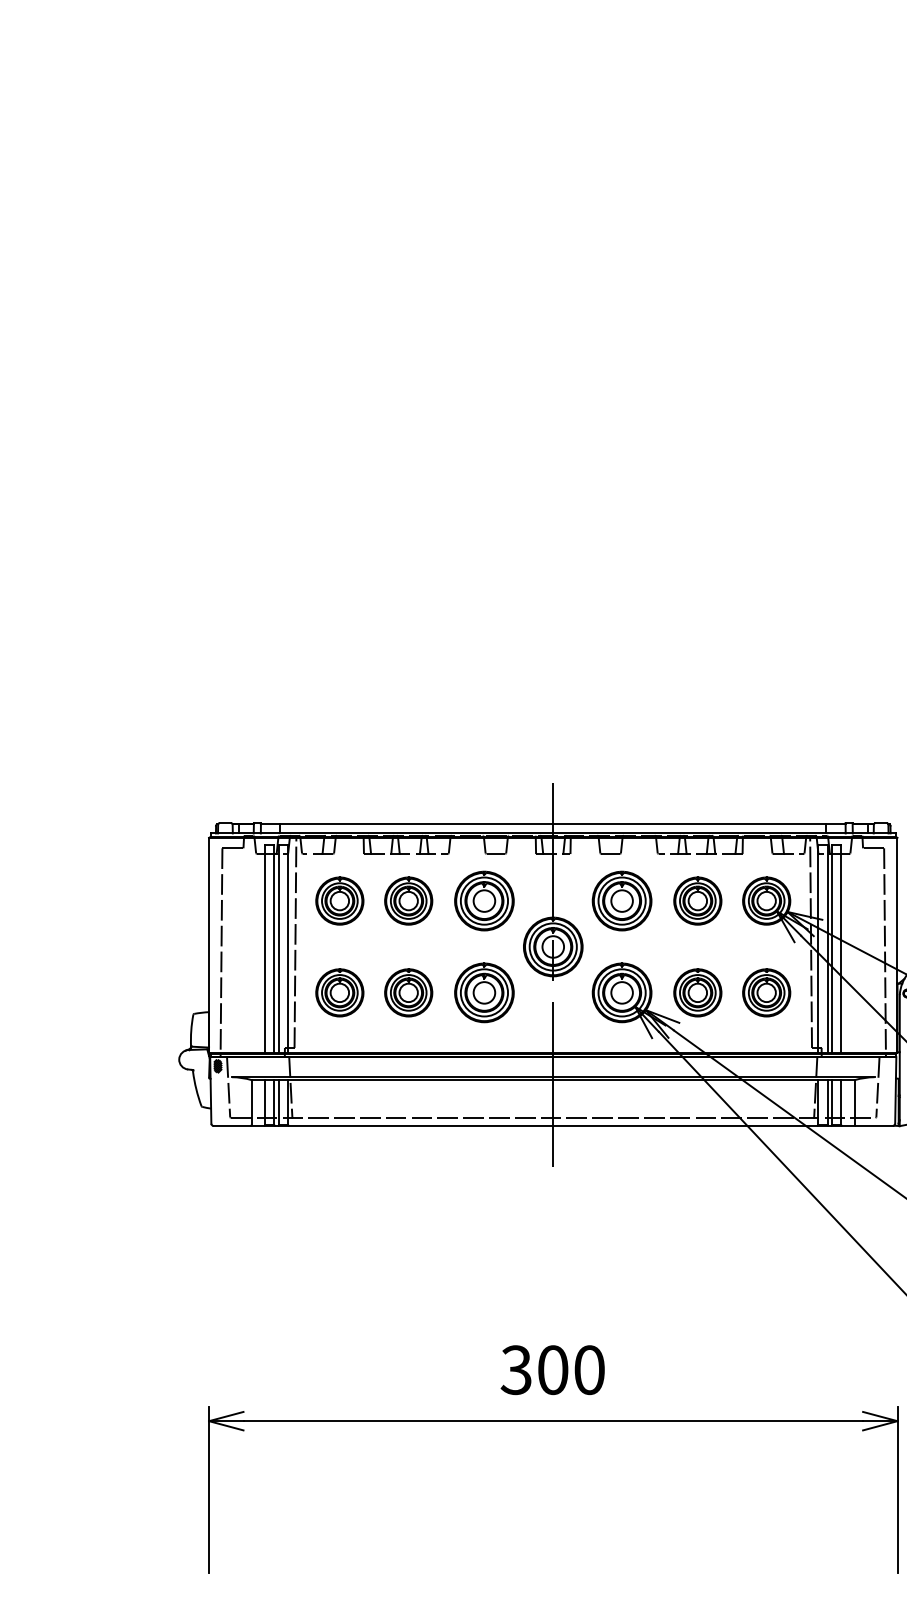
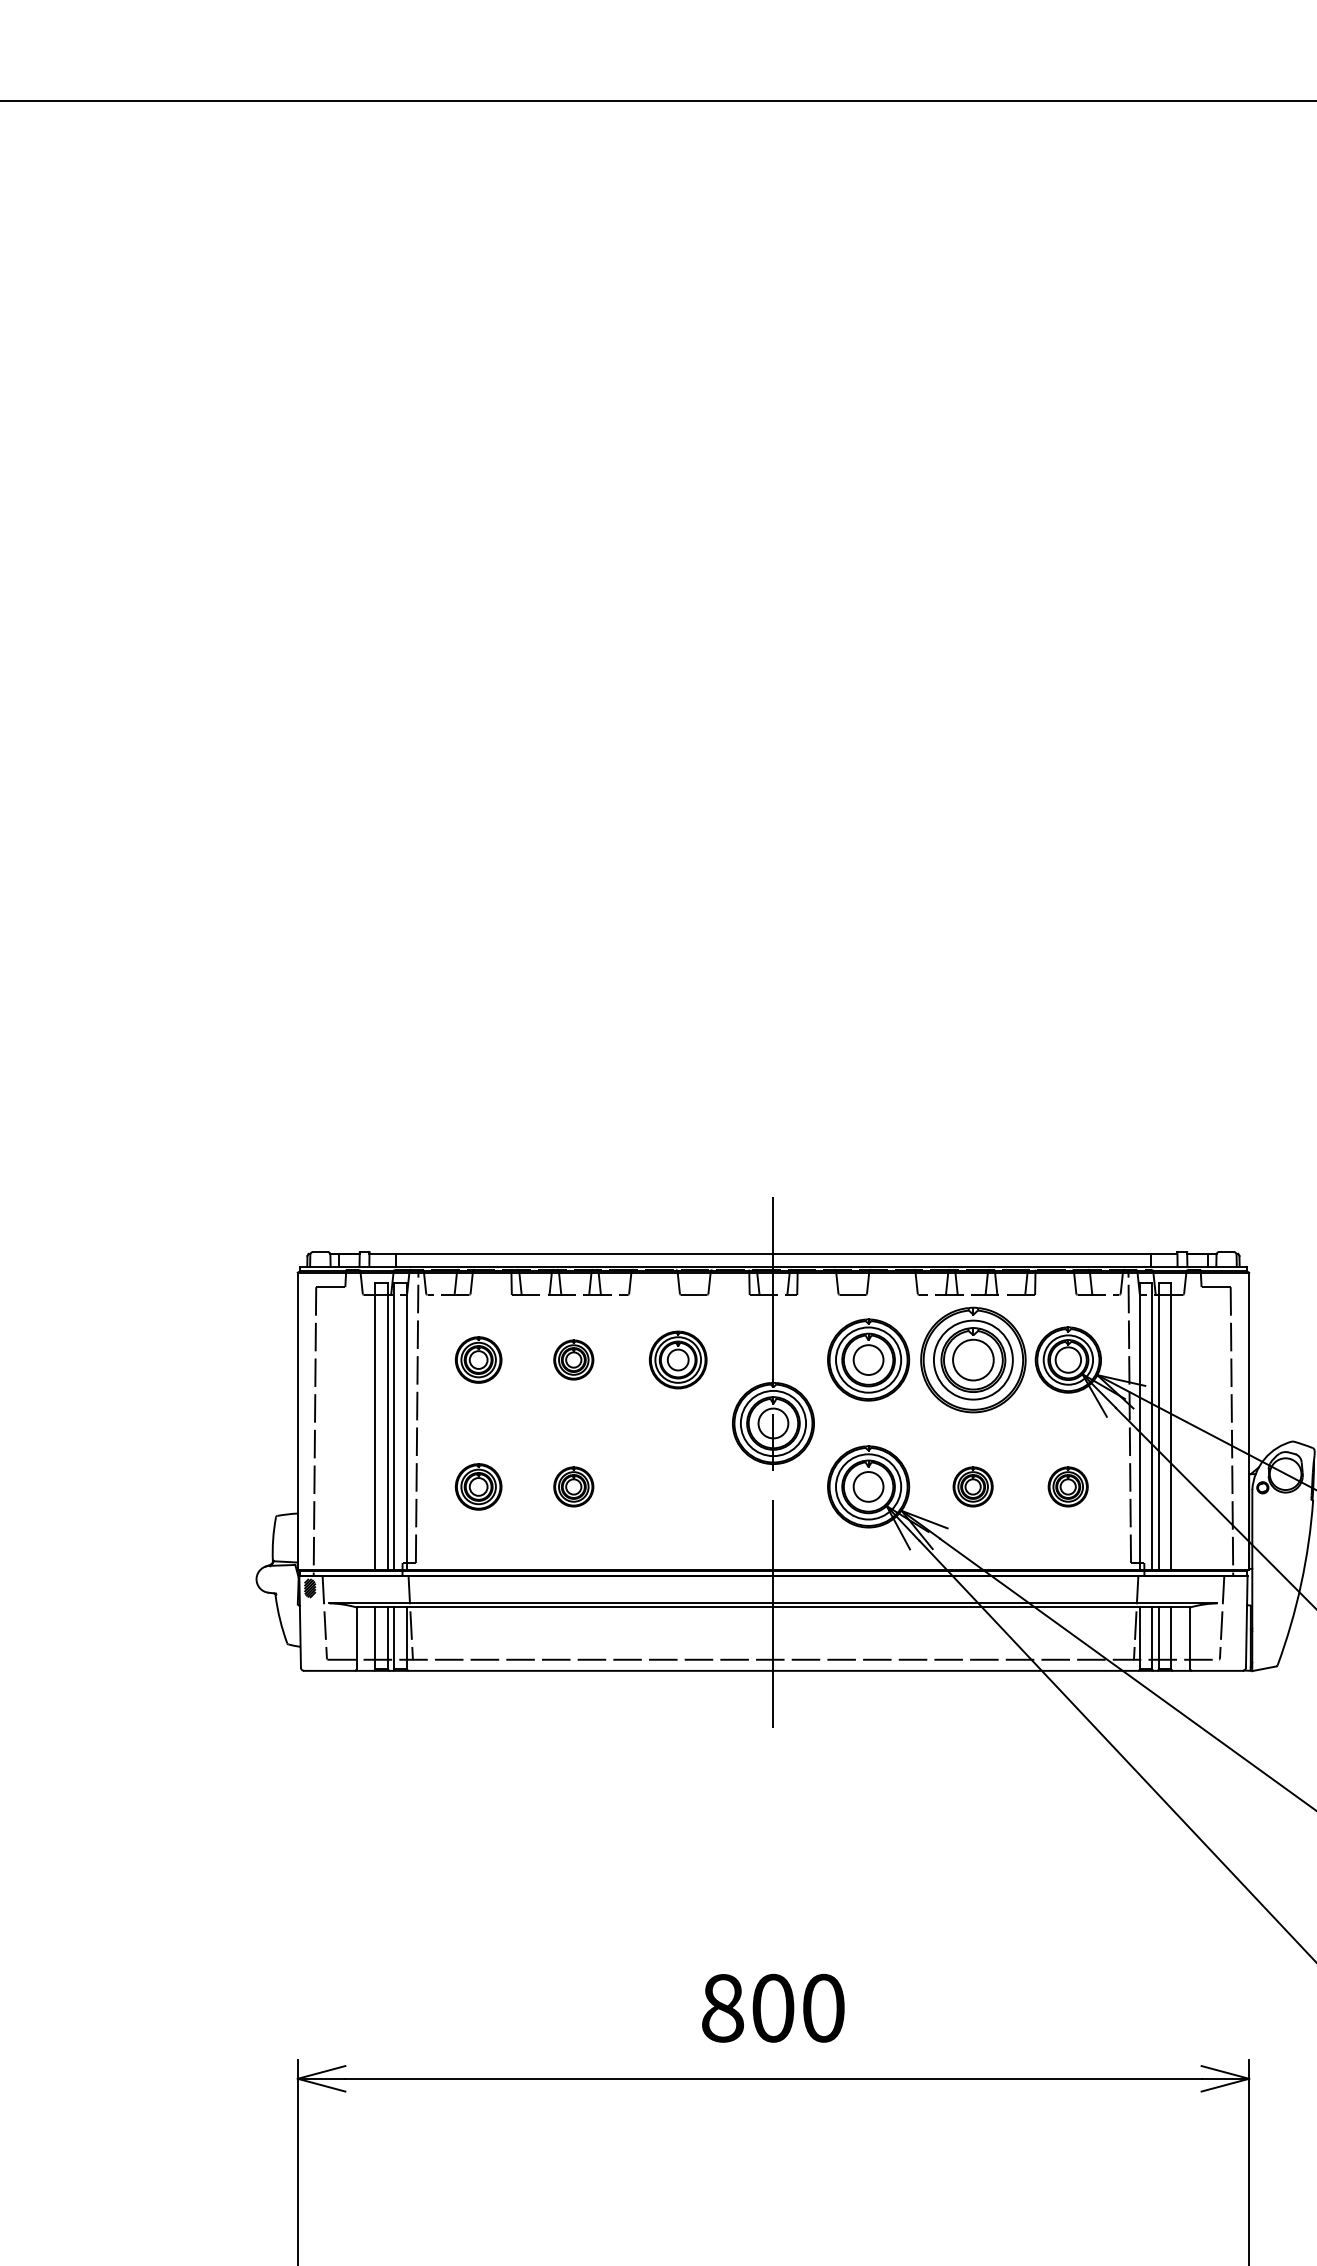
part: (339, 900) -> (478, 1359), size x0.7
part: (408, 900) -> (573, 1359), size x0.6
part: (483, 900) -> (677, 1359), size x0.7
part: (697, 900) -> (972, 1359), size x1.6
part: (339, 992) -> (478, 1486), size x0.7
part: (408, 992) -> (573, 1486), size x0.6
part: (483, 992) -> (677, 1486), removed
part: (697, 992) -> (972, 1486), size x0.6
part: (766, 992) -> (1067, 1486), size x0.6
text: (515, 1369) -> (721, 2007), 300 -> 800

